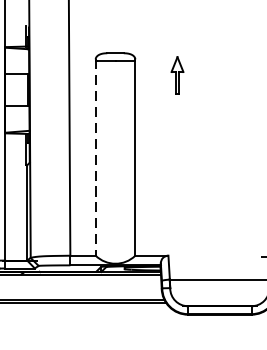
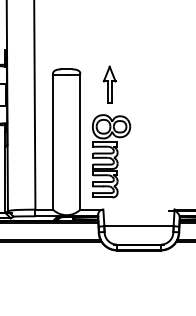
part: (177, 75) -> (109, 84), size x1.43
line: (96, 158) -> (53, 142), dashed -> solid
part: (180, 179) -> (111, 156), added

